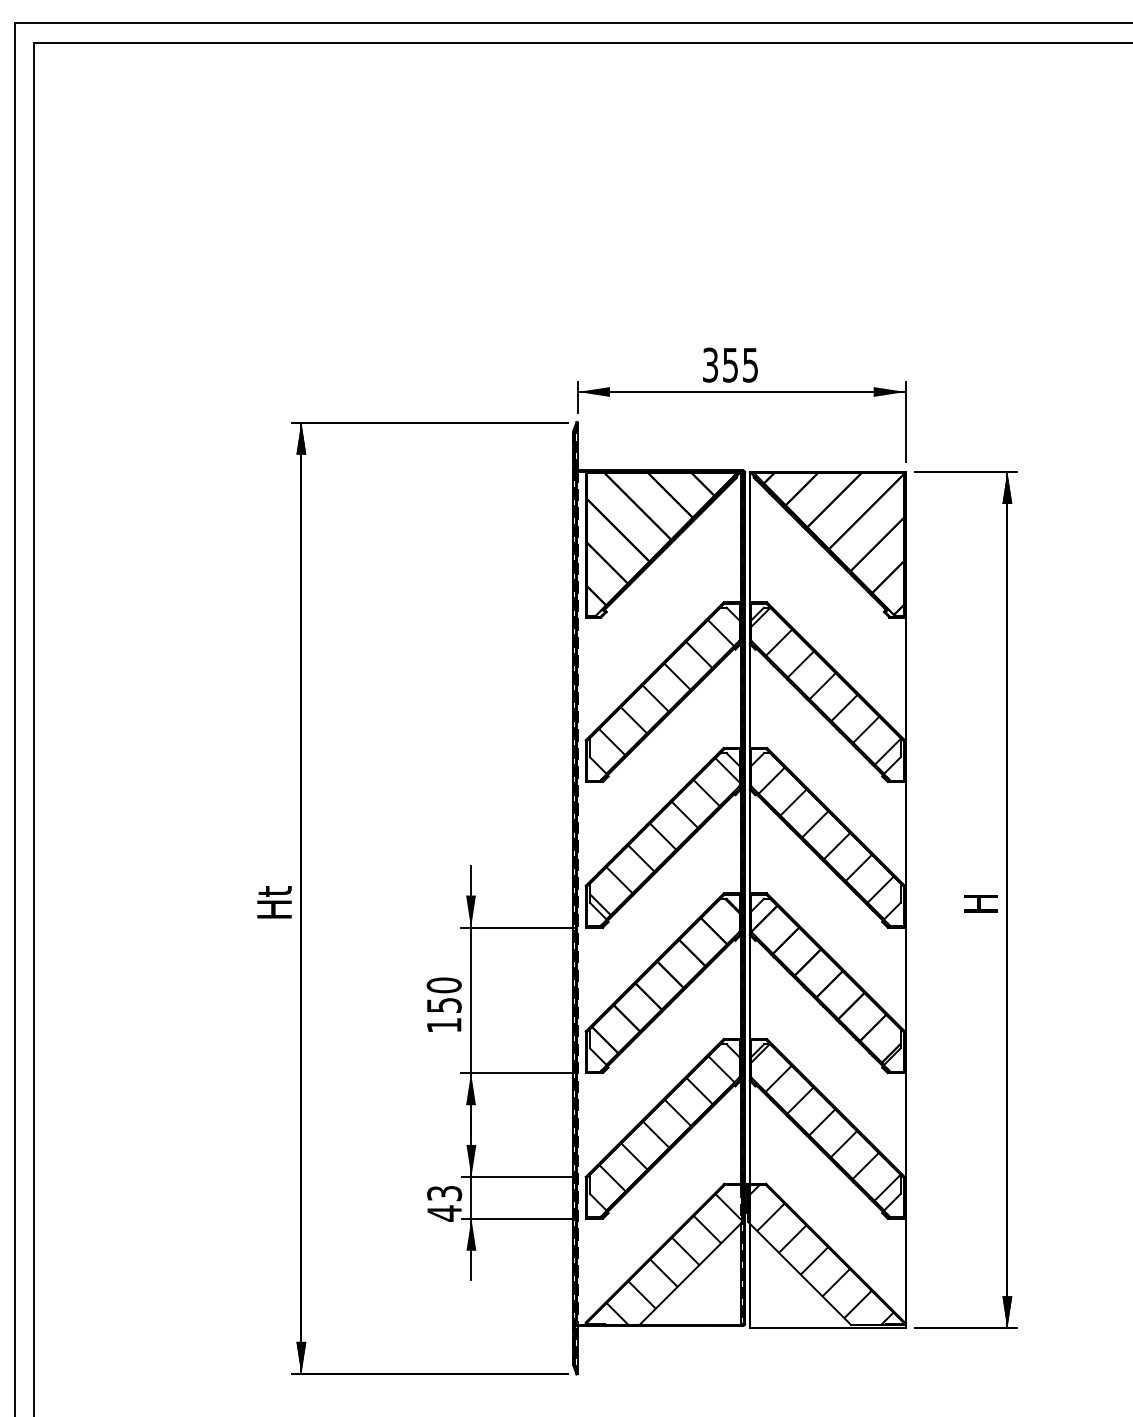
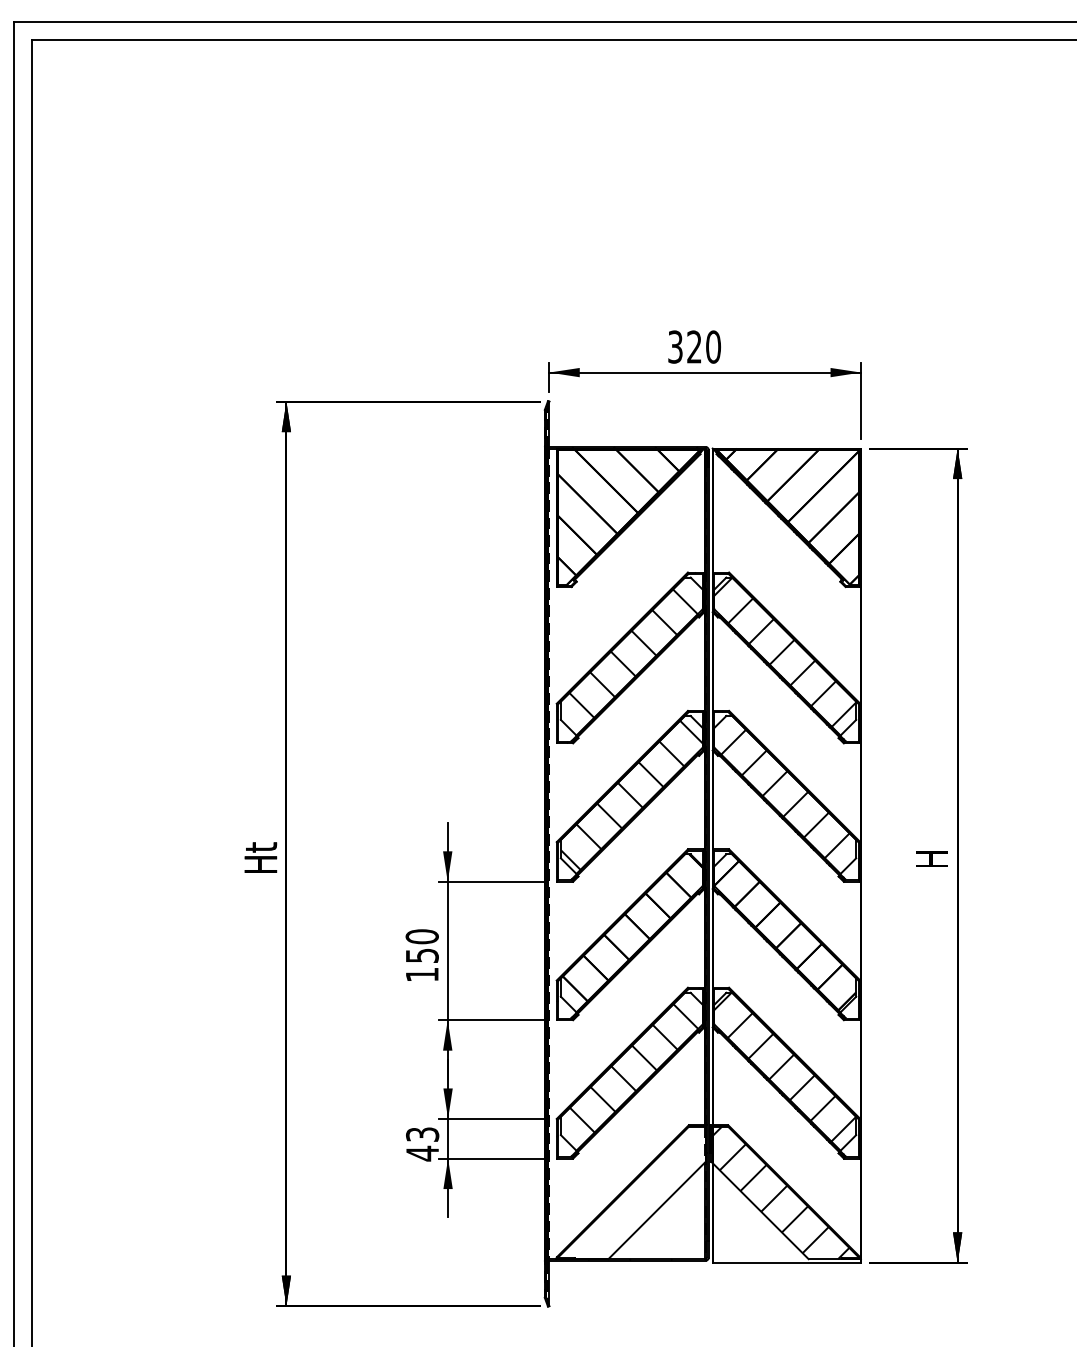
text: (741, 364) -> (704, 346), 355 -> 320
hatch: (673, 1259) -> (640, 1197), removed

